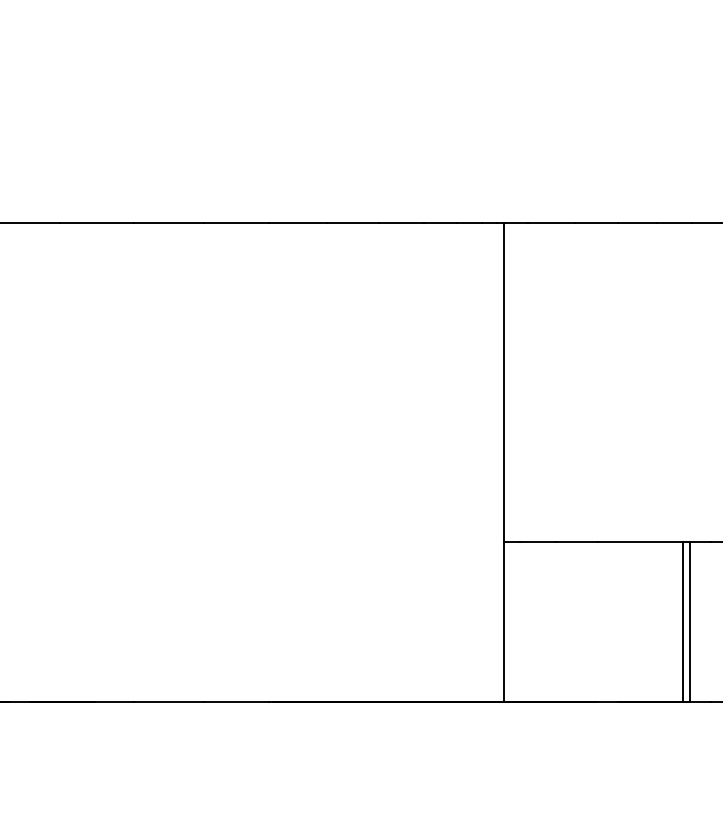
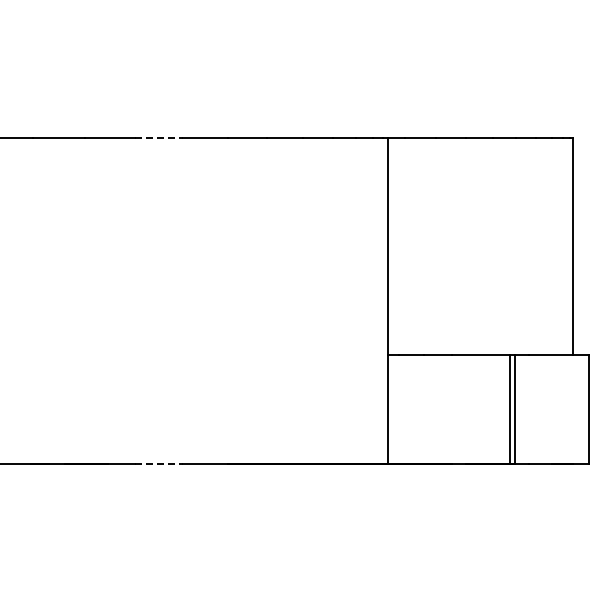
line: (168, 223) -> (158, 137), solid -> dashed
line: (168, 701) -> (158, 464), solid -> dashed

